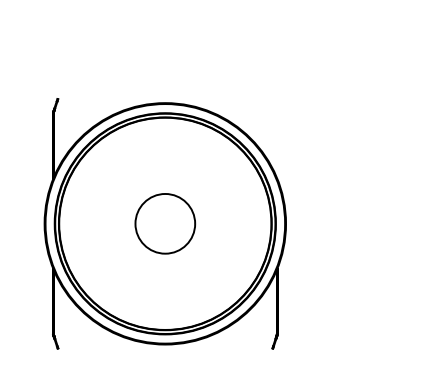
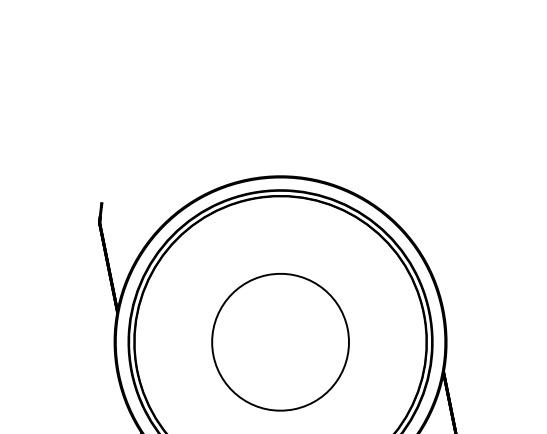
circle: (165, 223) -> (280, 341), size x1.67

